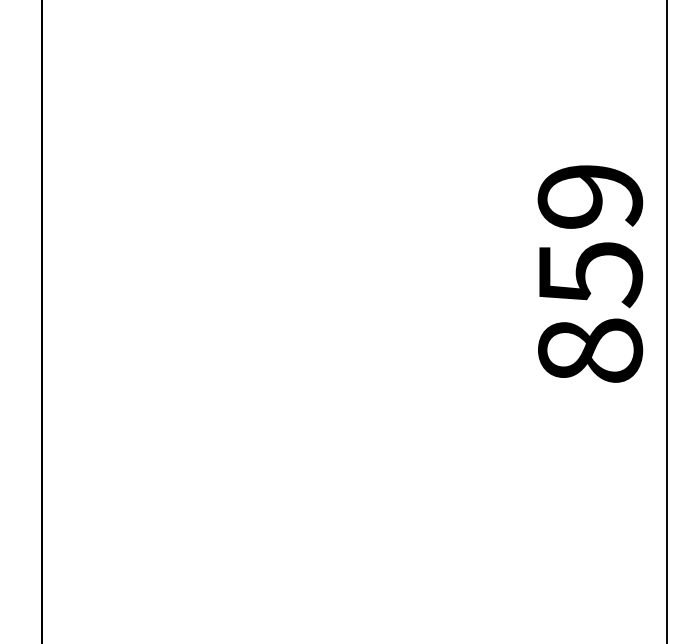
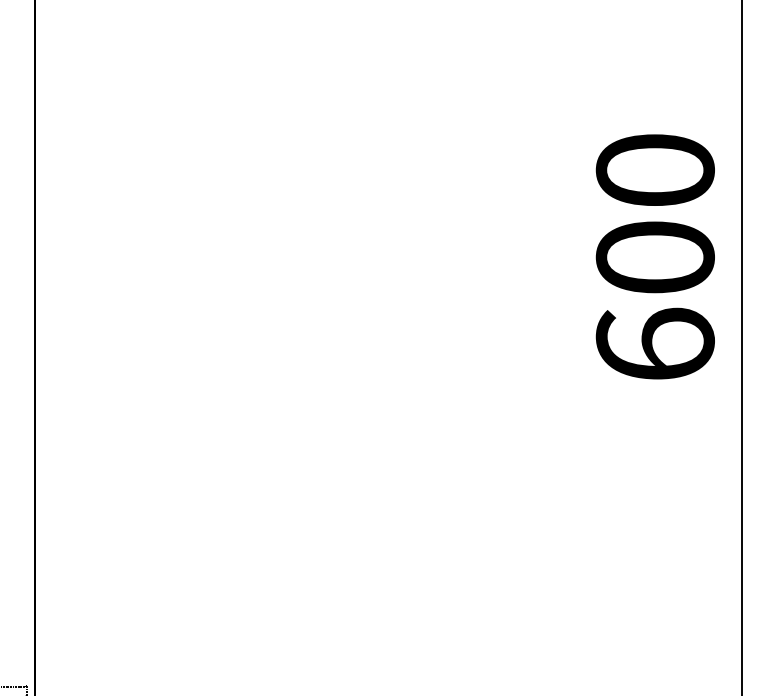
text: (590, 273) -> (655, 257), 859 -> 600

